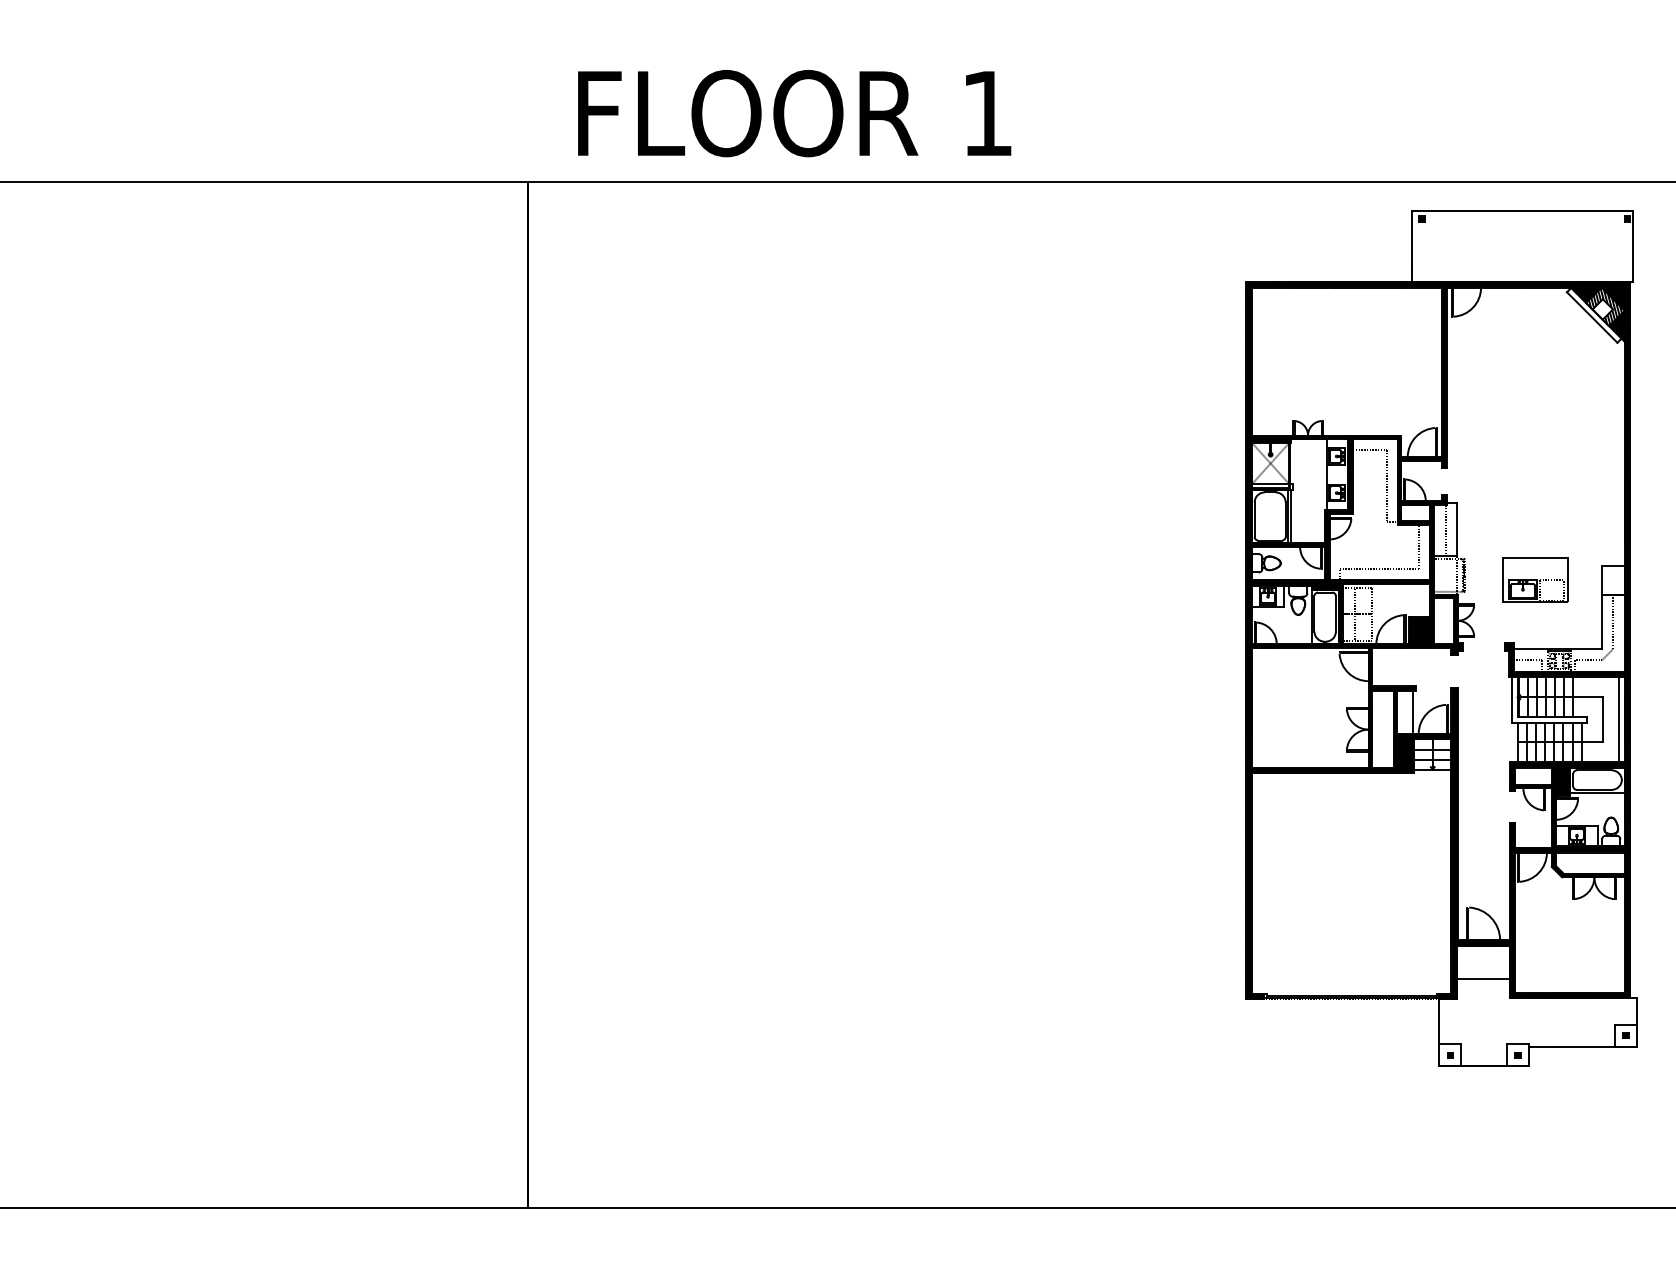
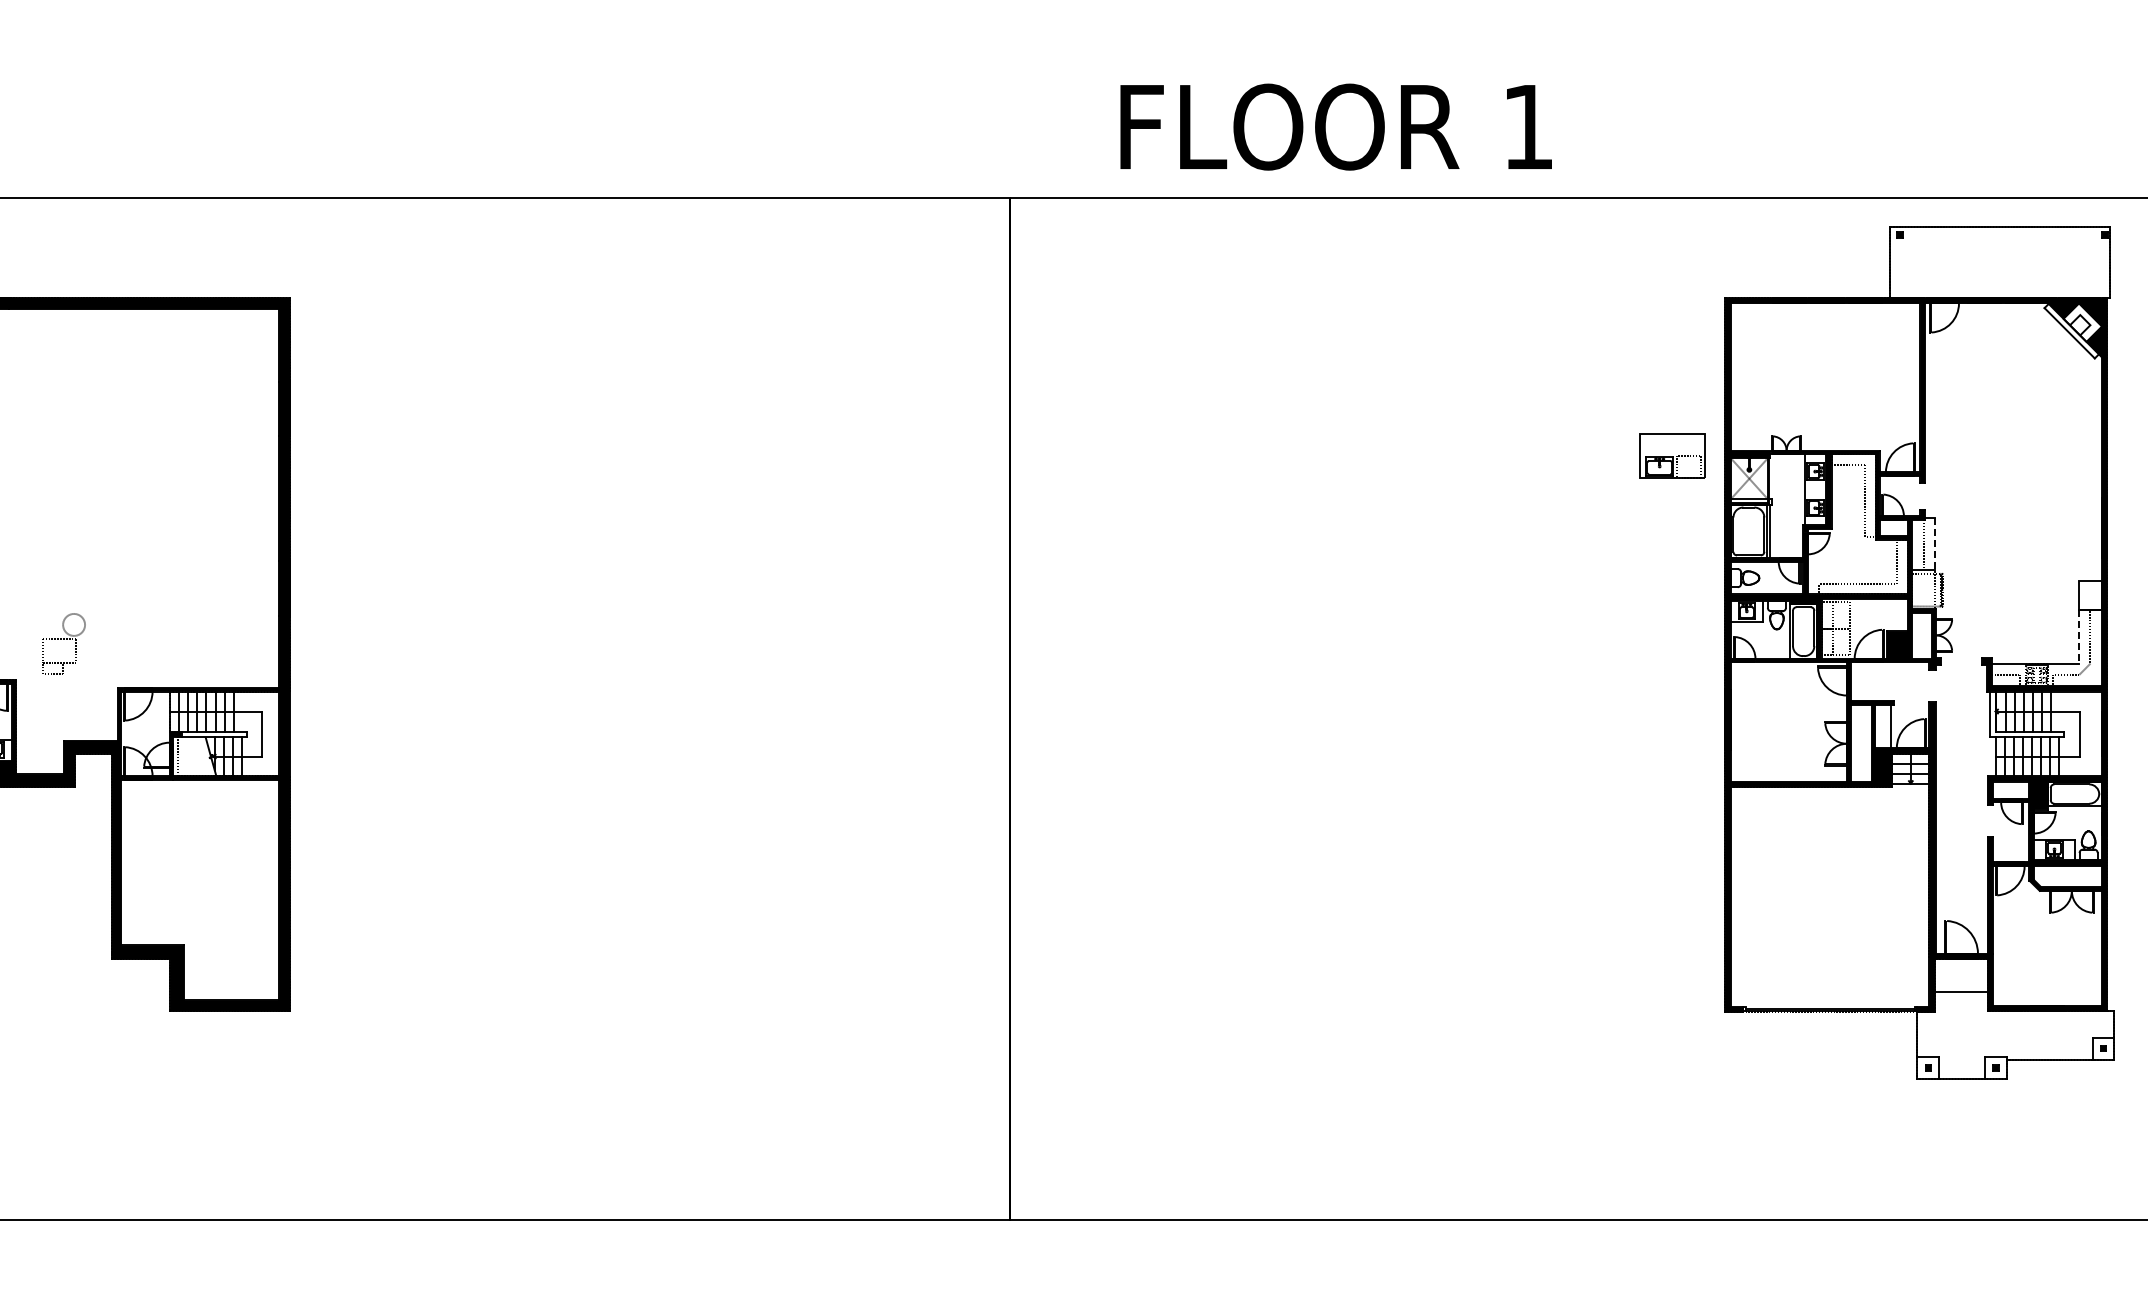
text: (793, 112) -> (1335, 126), moved
hatch: (1605, 306) -> (2082, 322), removed
line: (1456, 529) -> (1934, 544), solid -> dashed
part: (1535, 578) -> (1672, 455), moved
line: (1601, 621) -> (2078, 636), solid -> dashed
line: (1619, 719) -> (2096, 733), removed

